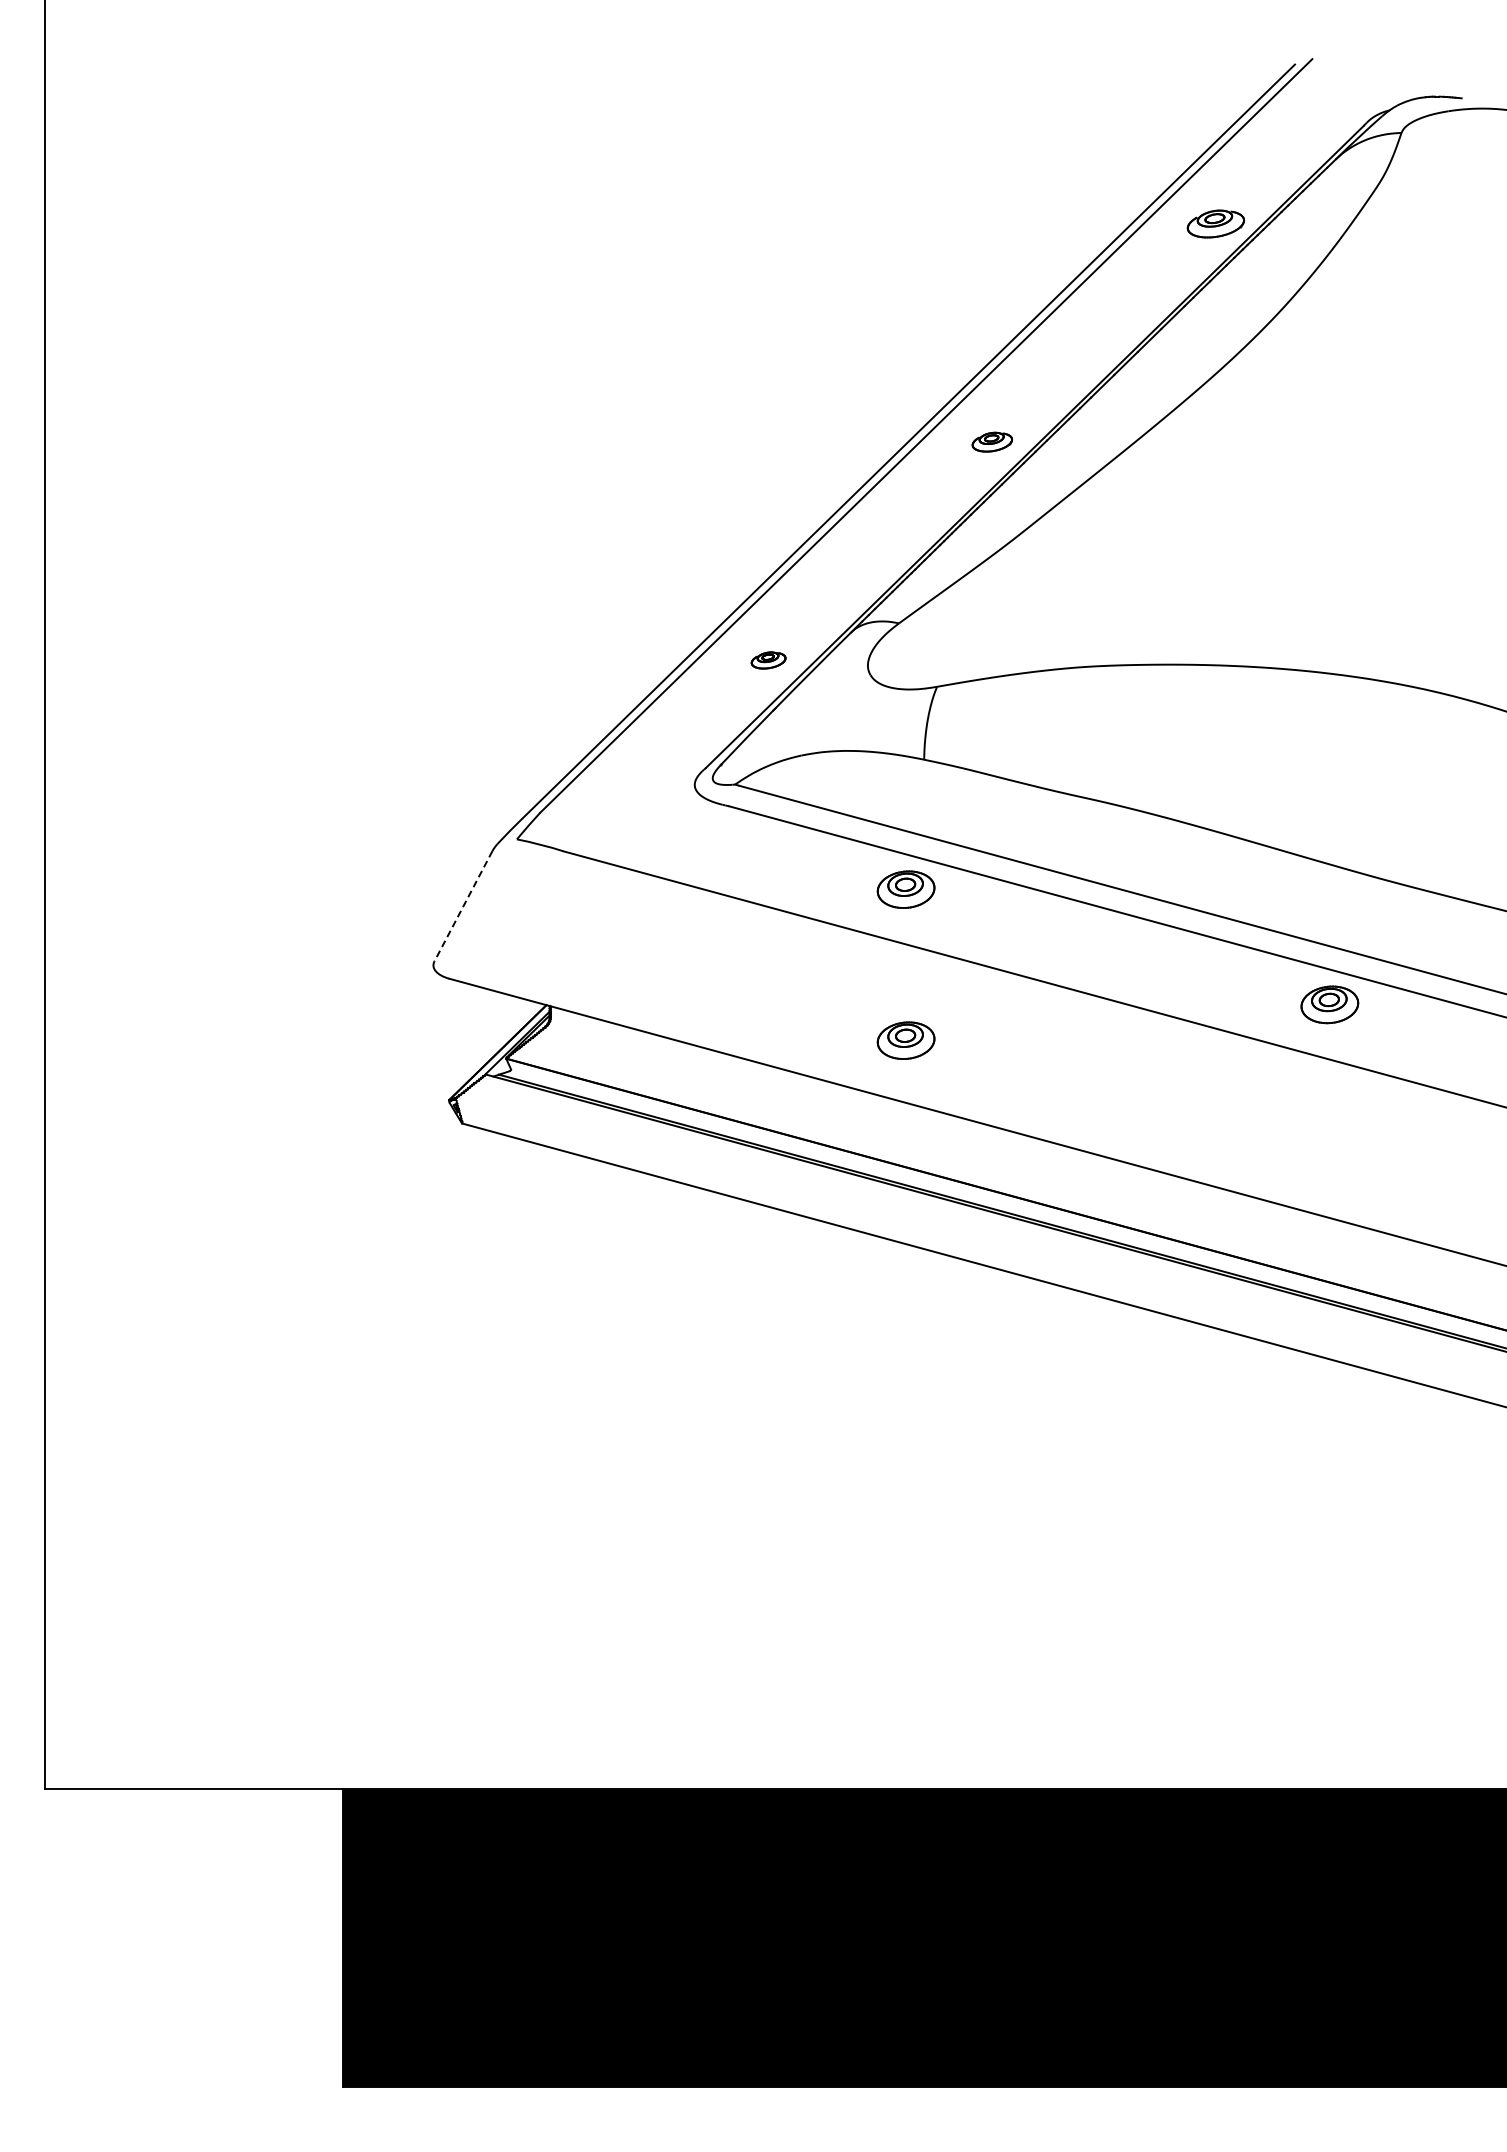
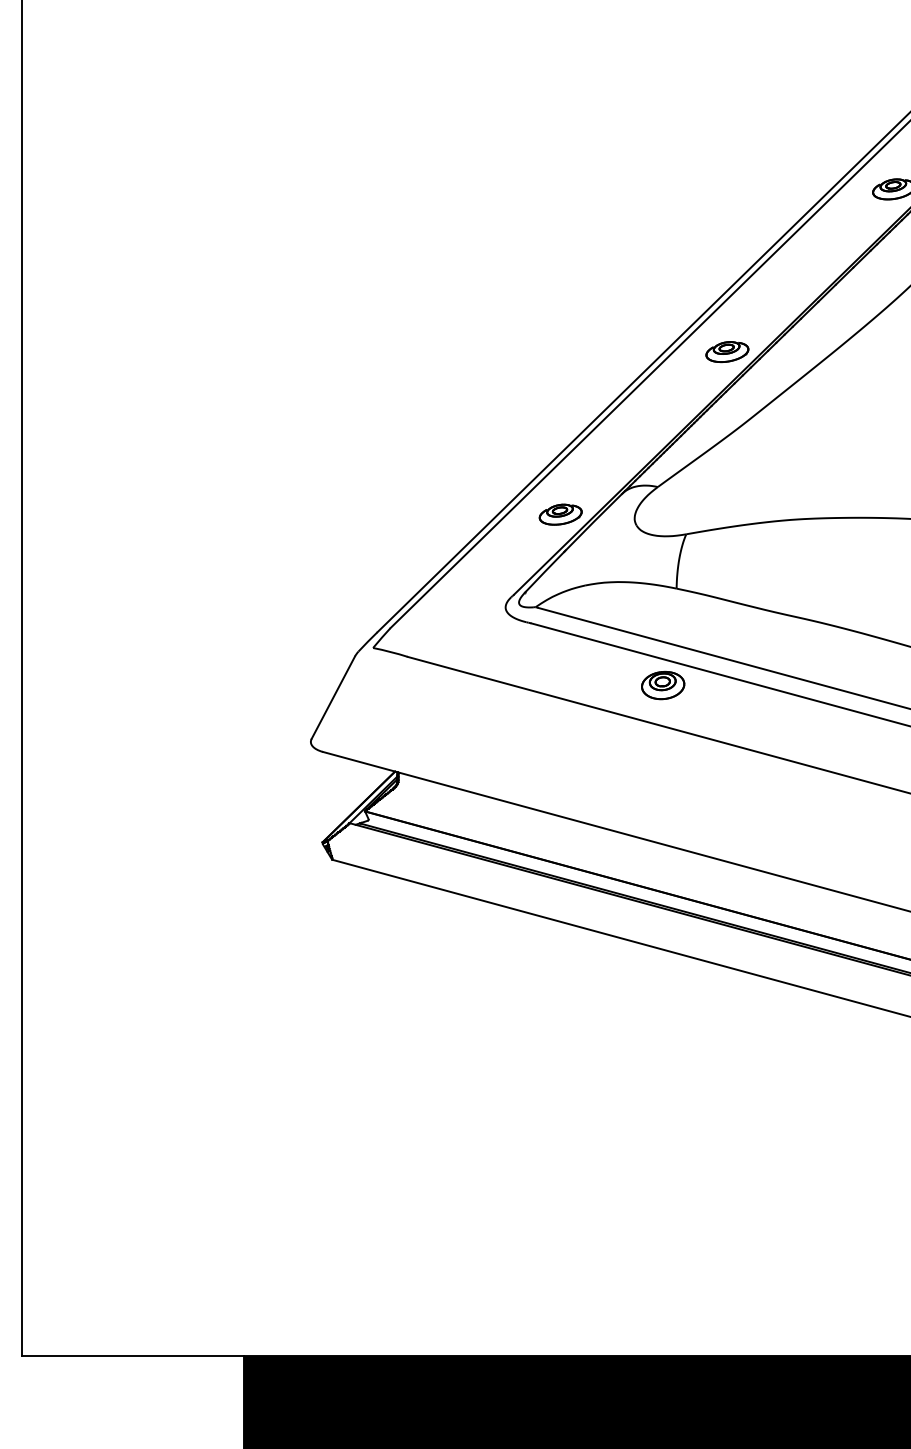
part: (992, 441) -> (727, 351), size x1.43
part: (768, 660) -> (560, 514), size x1.67
line: (463, 906) -> (333, 698), dashed -> solid
part: (905, 1040) -> (662, 797), removed

